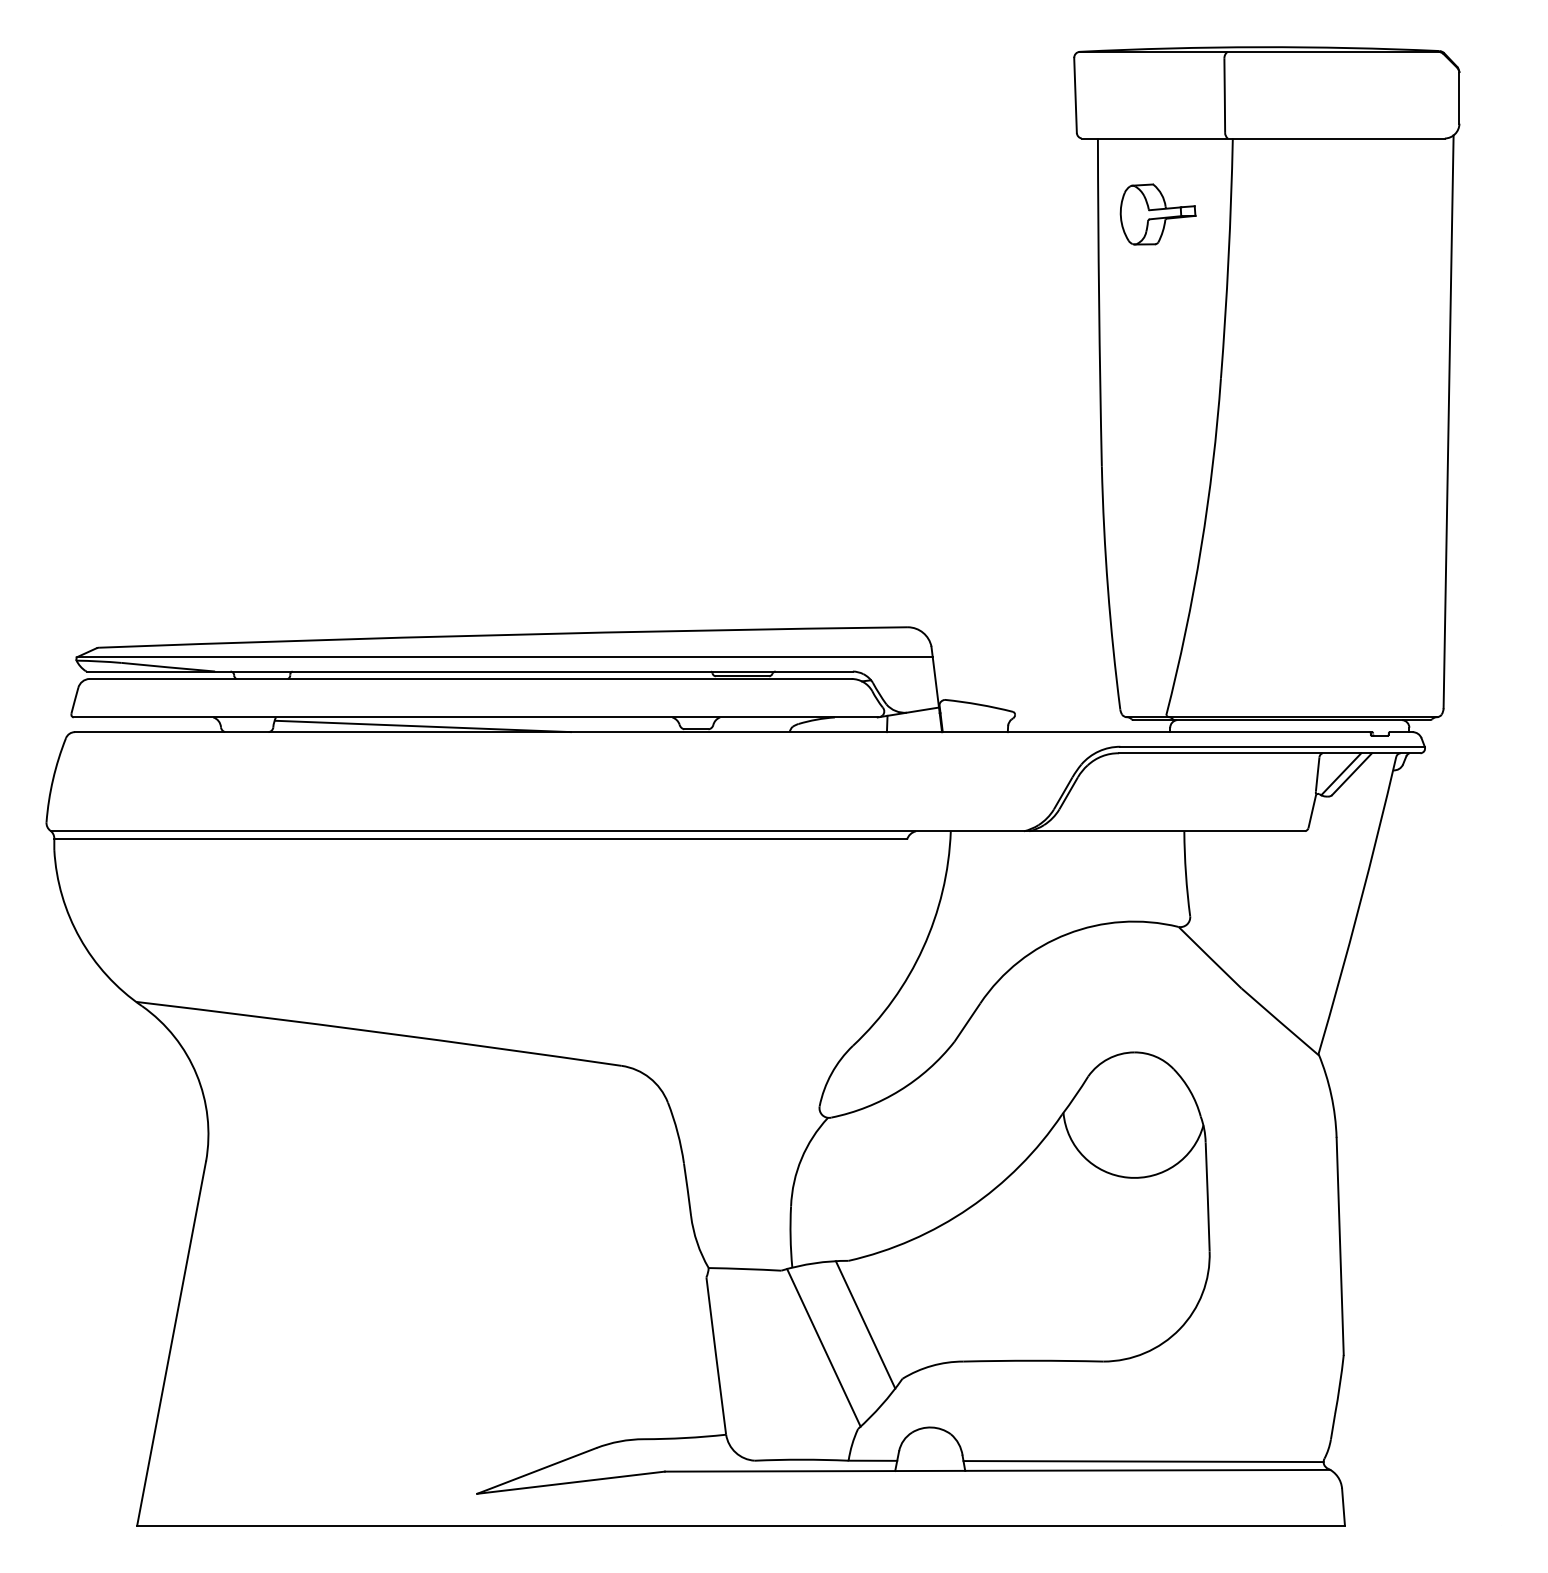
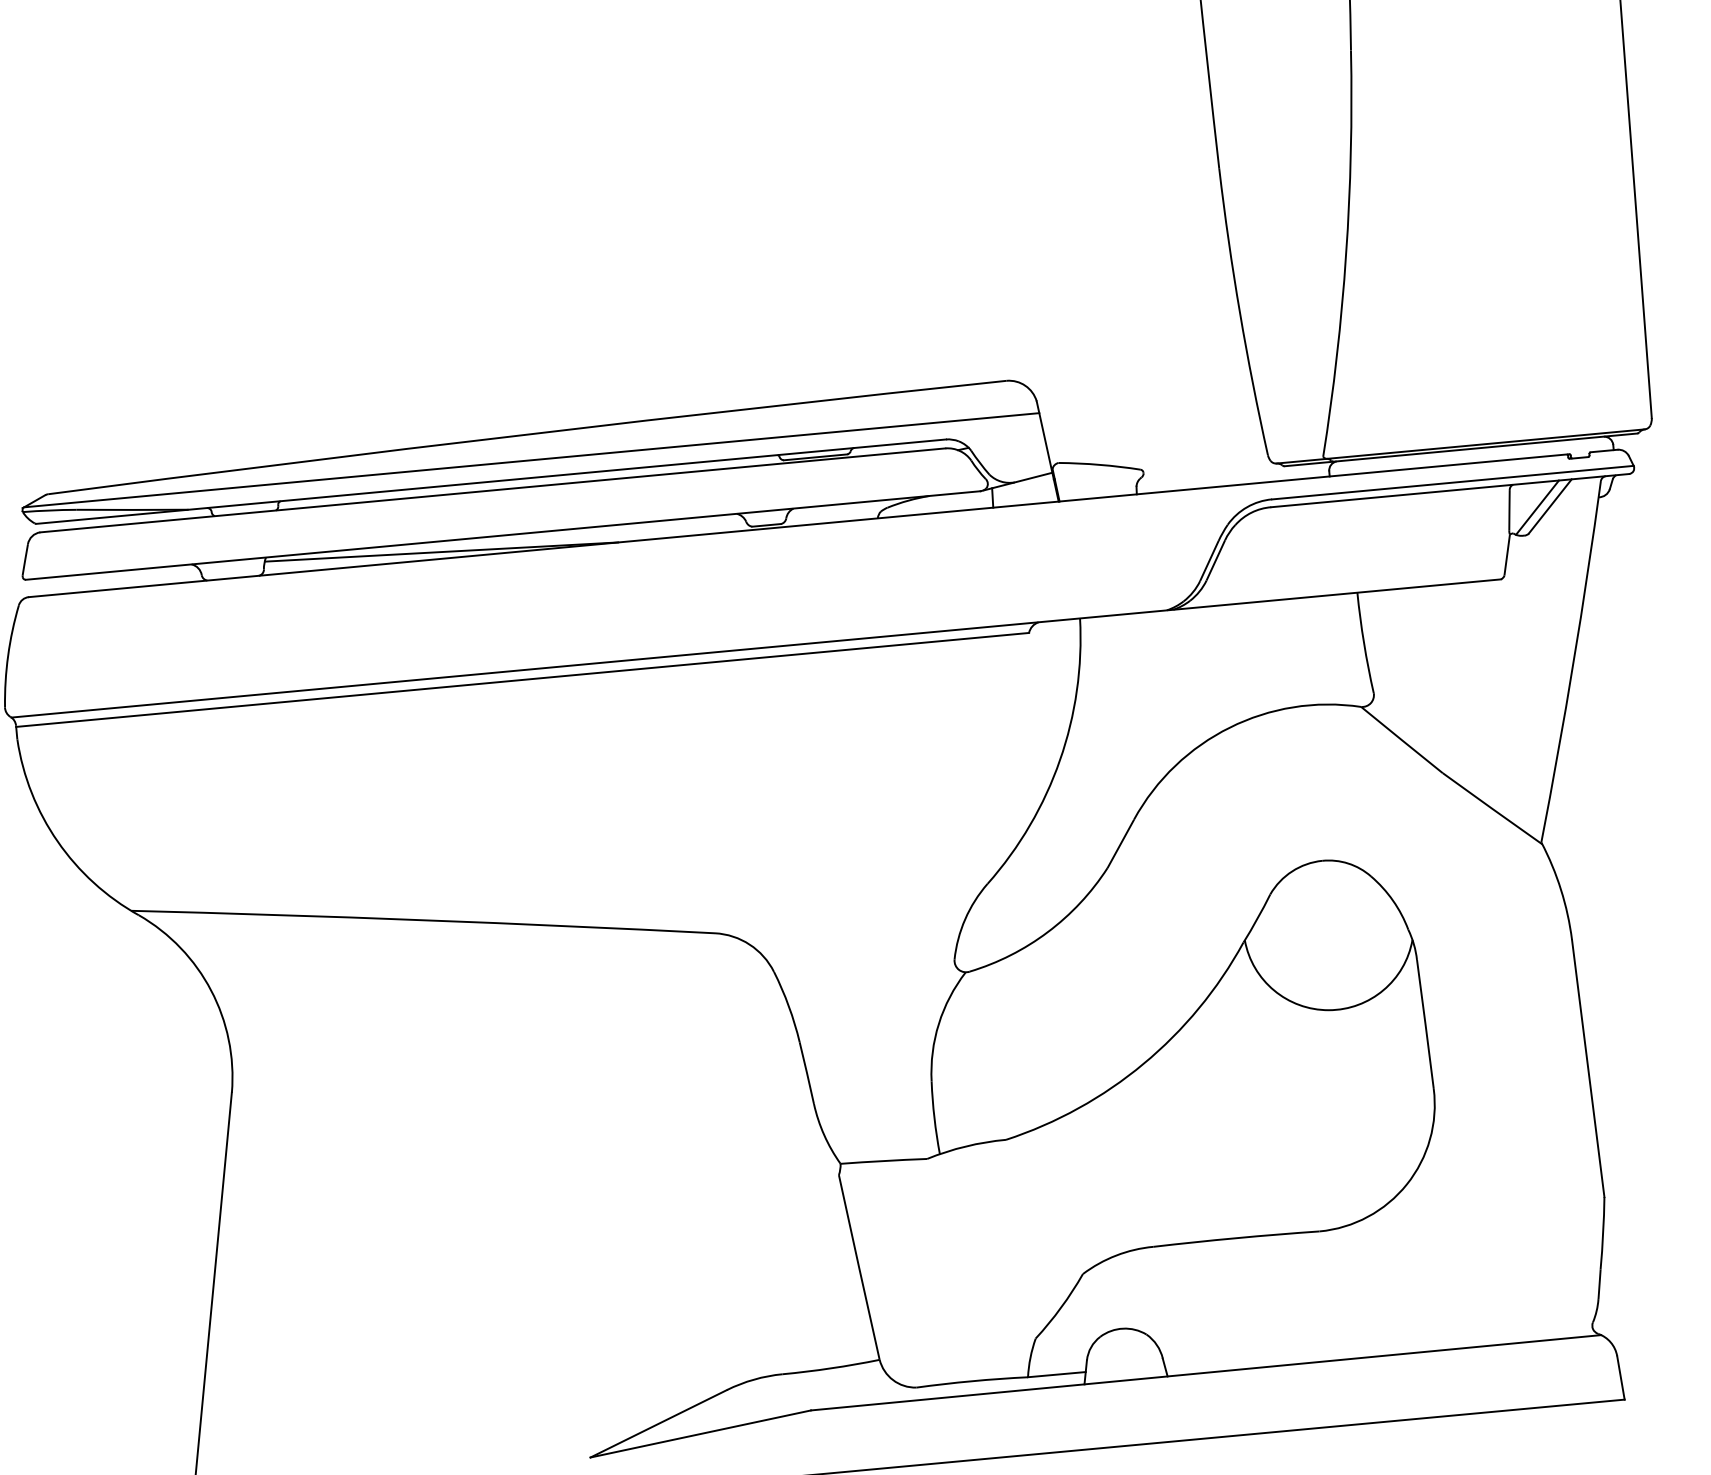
line: (865, 1324) -> (1033, 1213), removed
line: (823, 1347) -> (985, 1245), removed
line: (1143, 1461) -> (1378, 1345), removed

